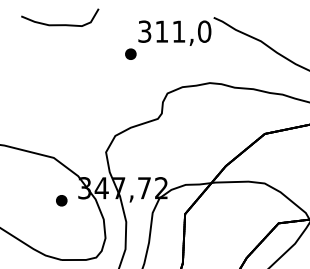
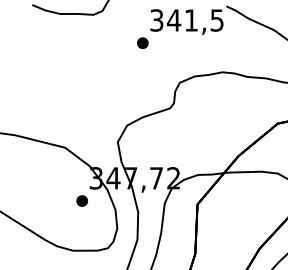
text: (182, 31) -> (194, 20), 311,0 -> 341,5
part: (61, 200) -> (81, 200), moved

